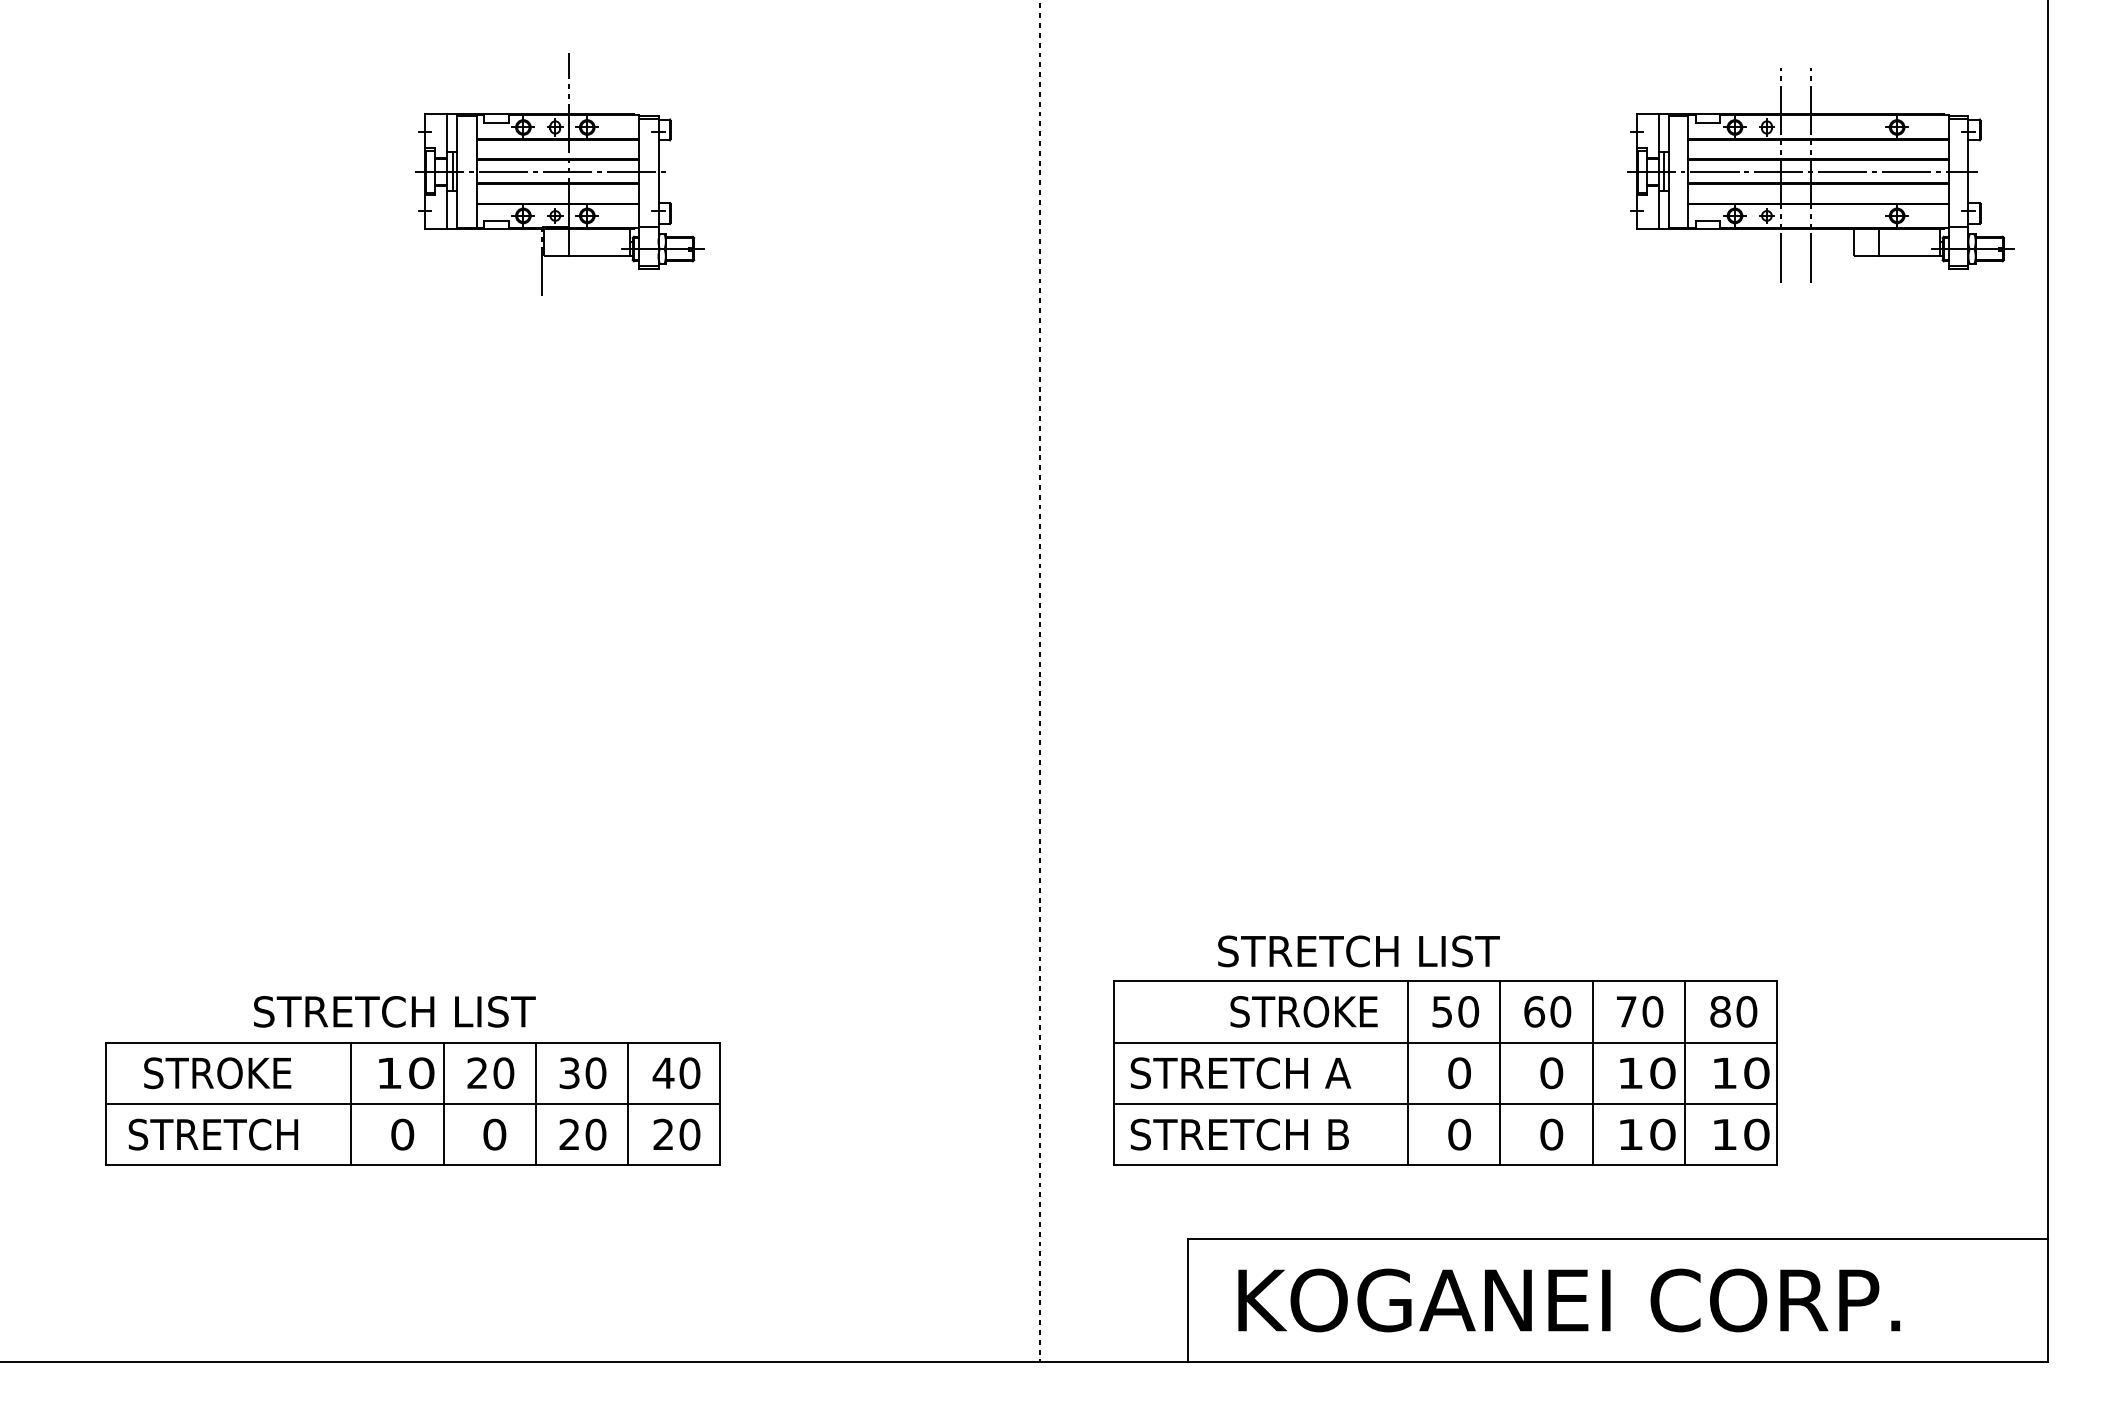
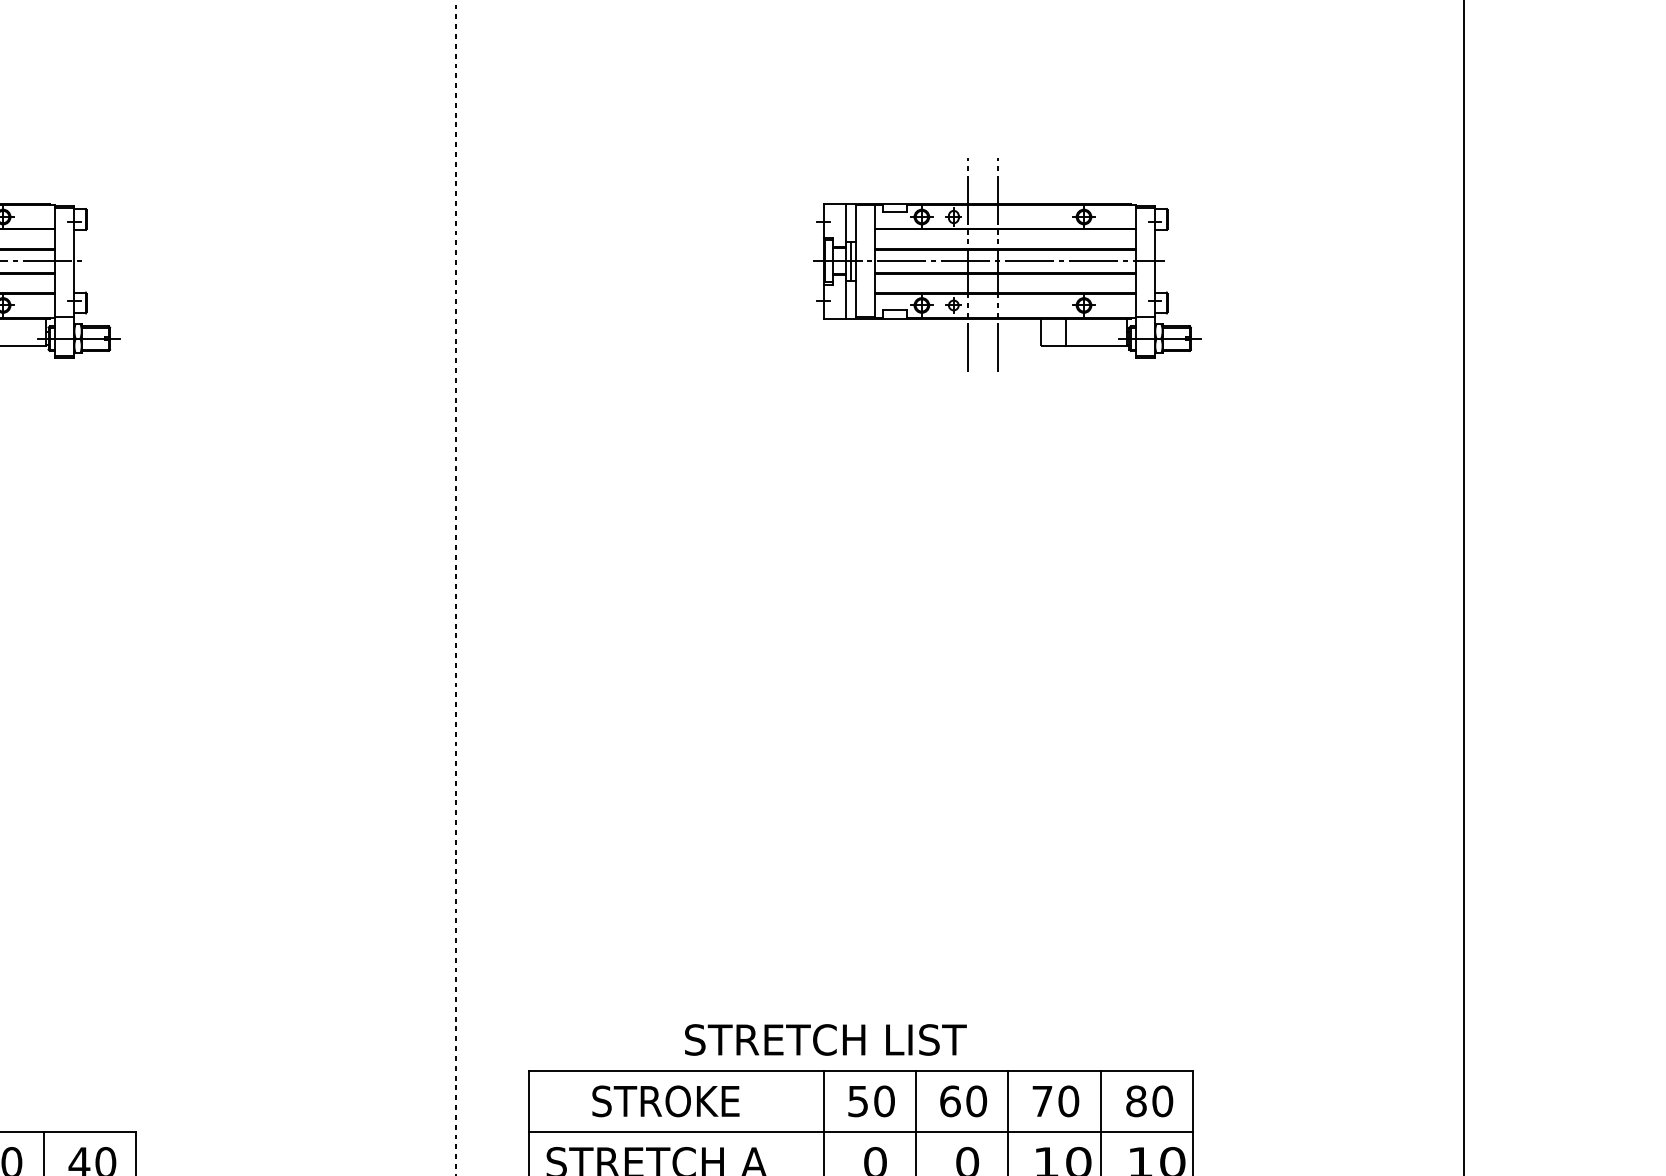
part: (1820, 175) -> (1007, 265), moved
text: (1358, 951) -> (825, 1040), moved
text: (1303, 1011) -> (665, 1101), moved

